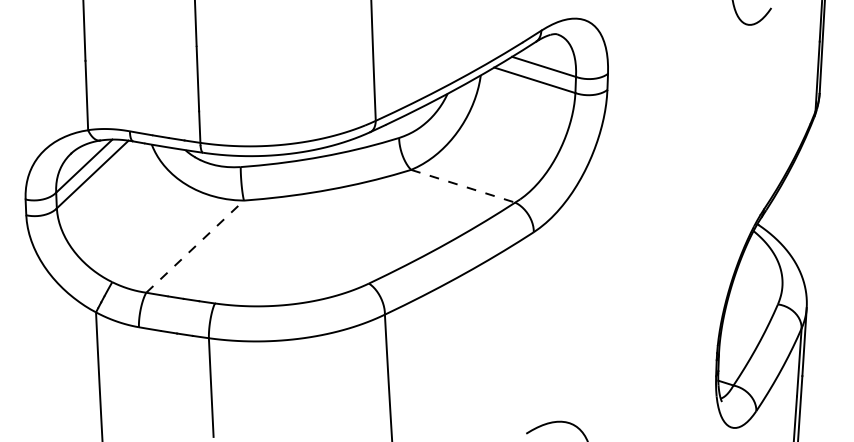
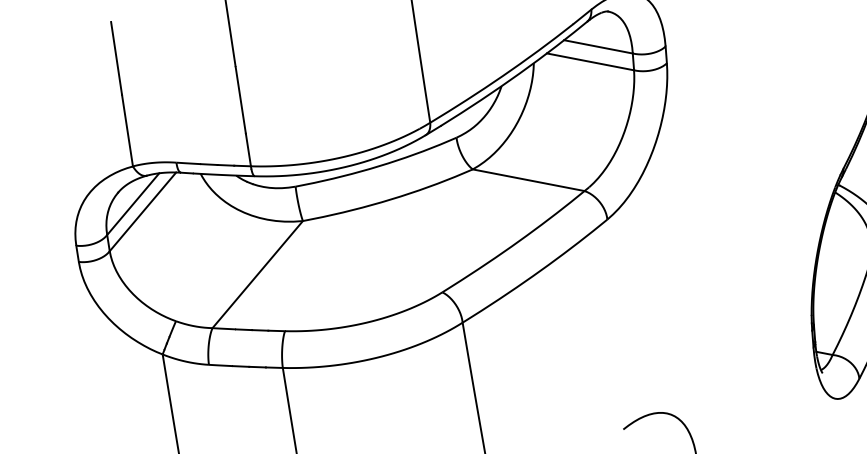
line: (463, 186) -> (529, 180), dashed -> solid
line: (195, 246) -> (258, 274), dashed -> solid

